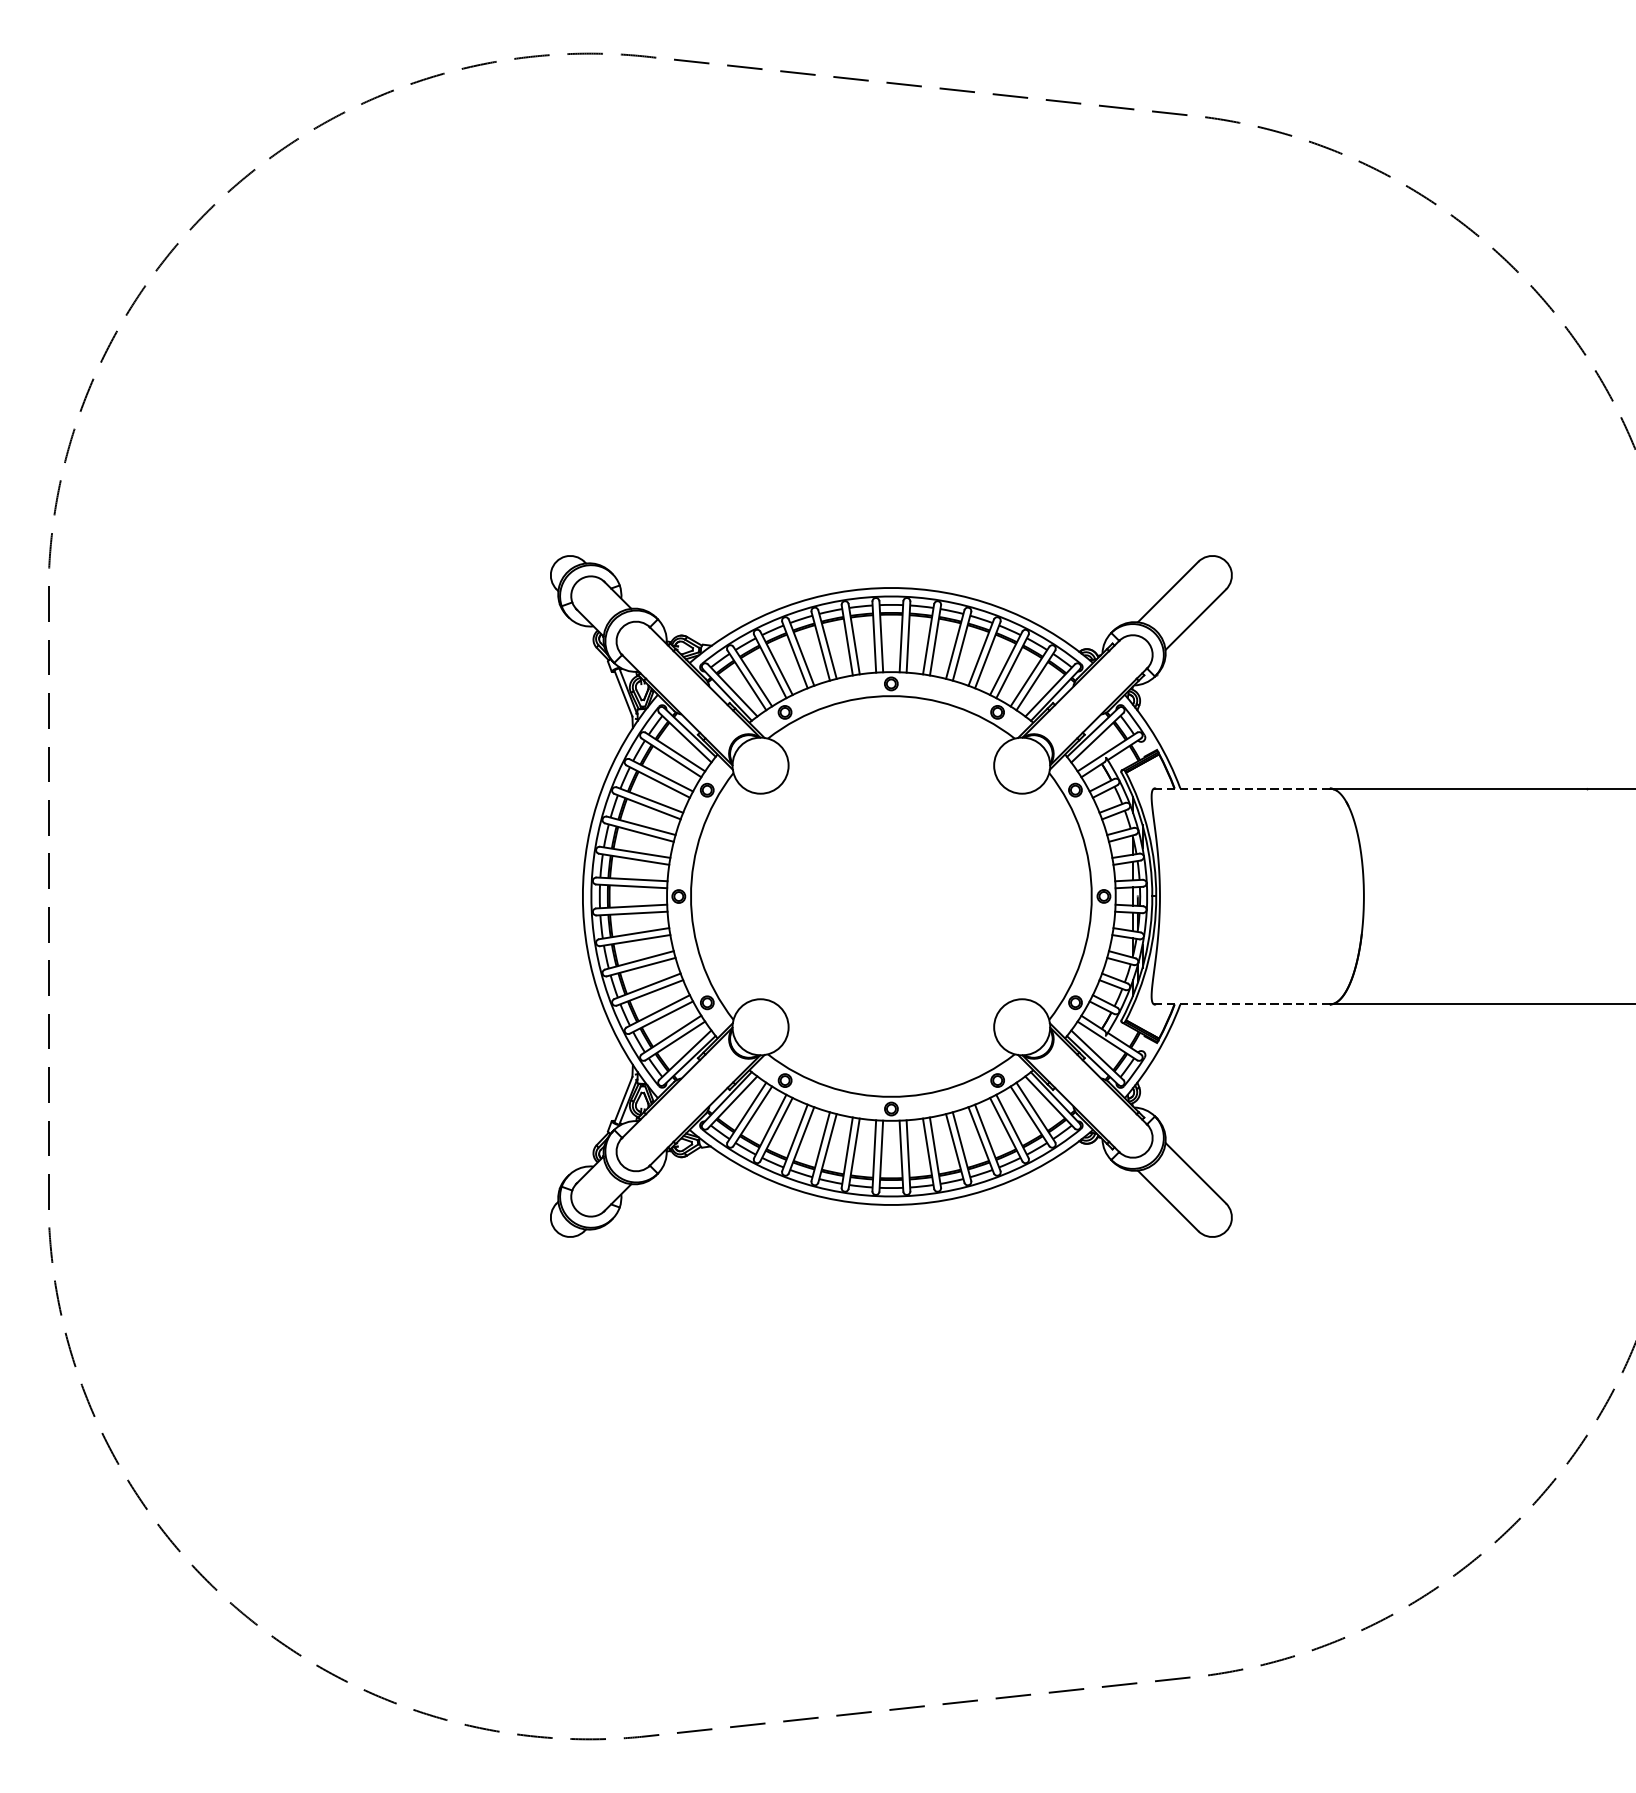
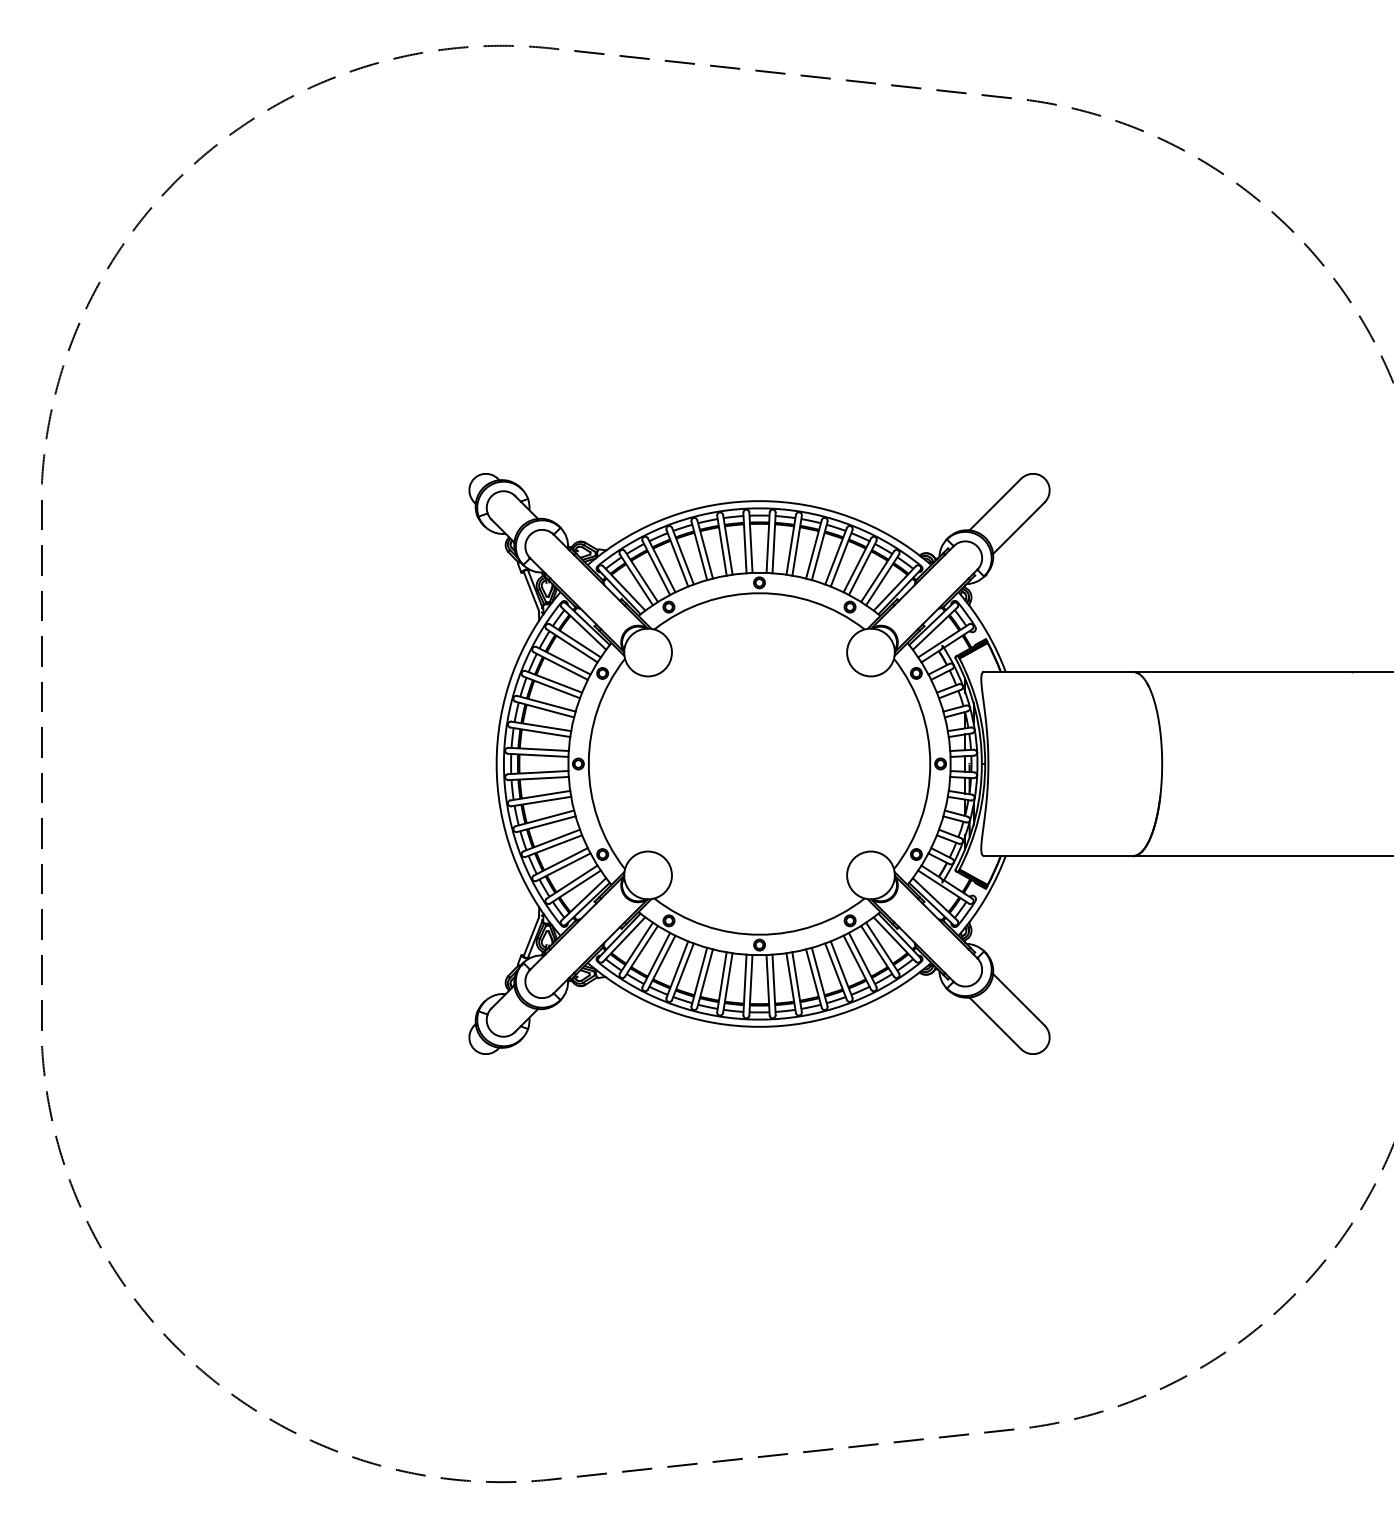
line: (1242, 787) -> (1058, 671), dashed -> solid
line: (1242, 1005) -> (1058, 856), dashed -> solid

